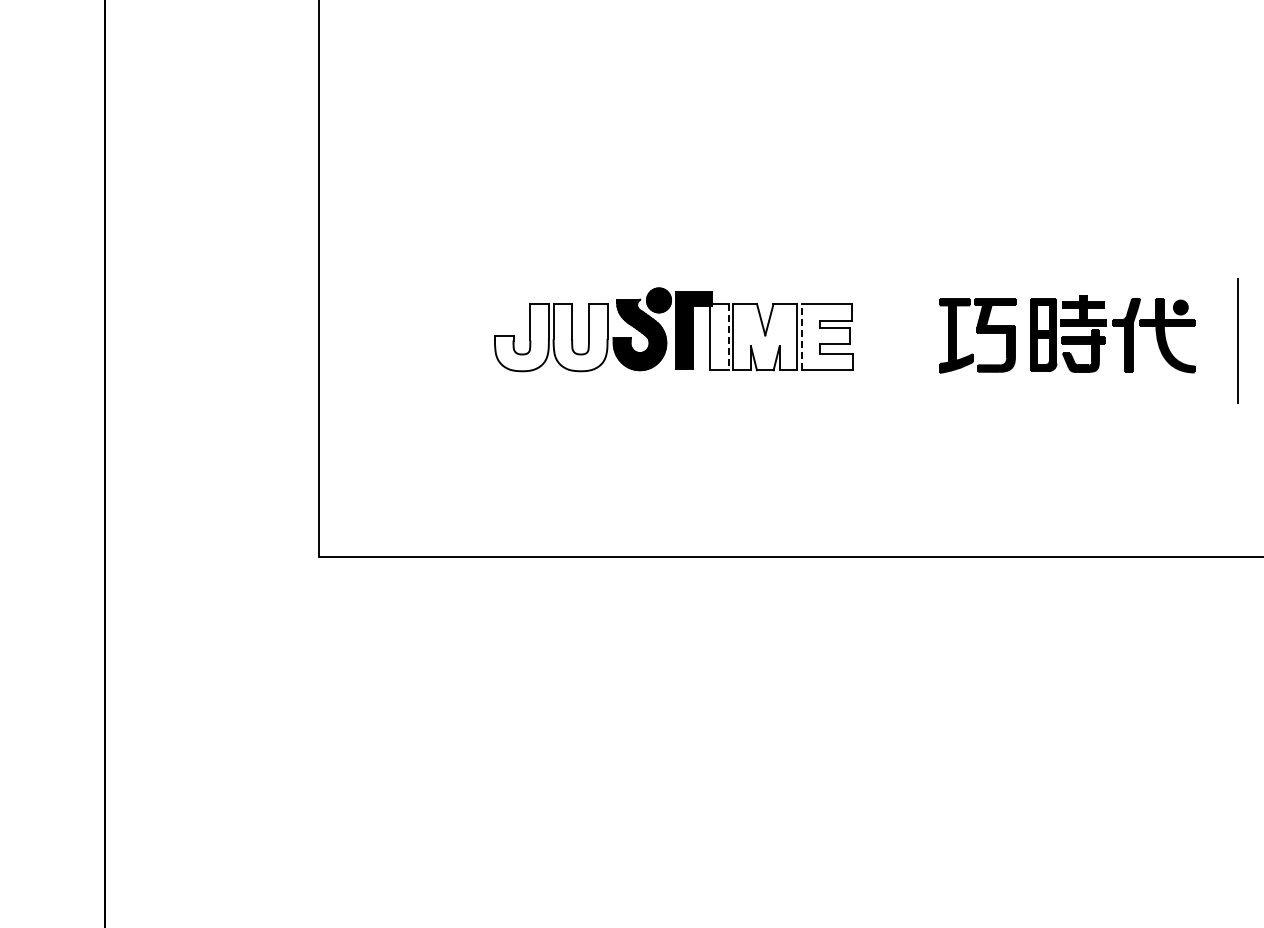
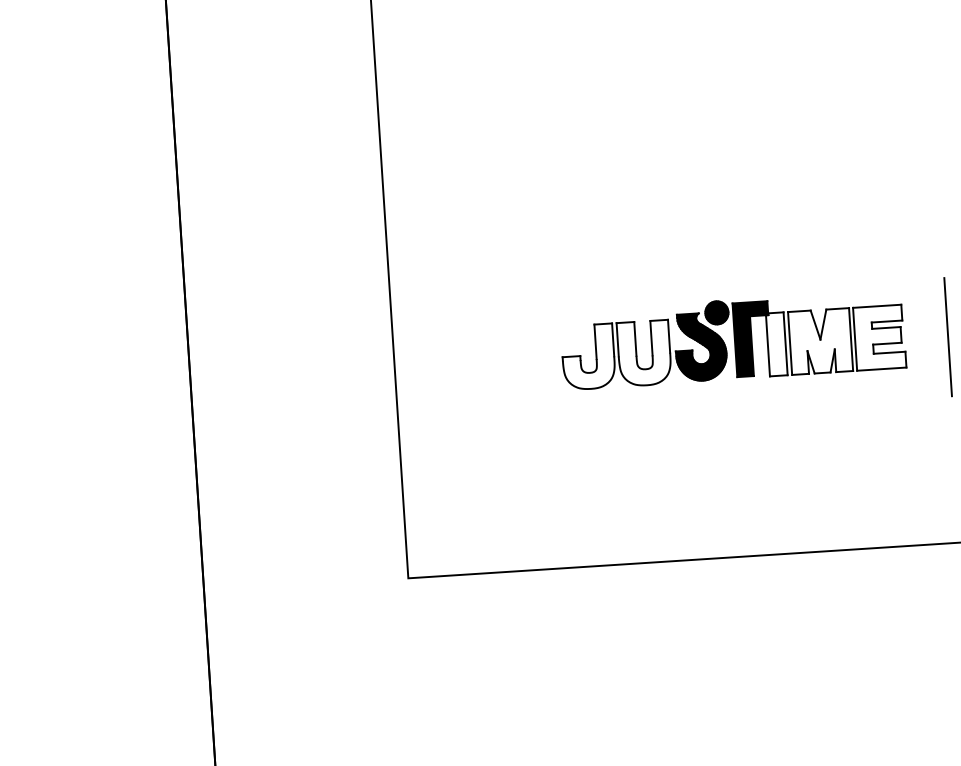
line: (728, 337) -> (785, 343), dashed -> solid
line: (801, 337) -> (855, 339), dashed -> solid
line: (898, 341) -> (947, 337), added

